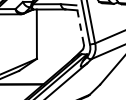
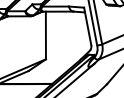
line: (79, 24) -> (87, 26), dashed -> solid

